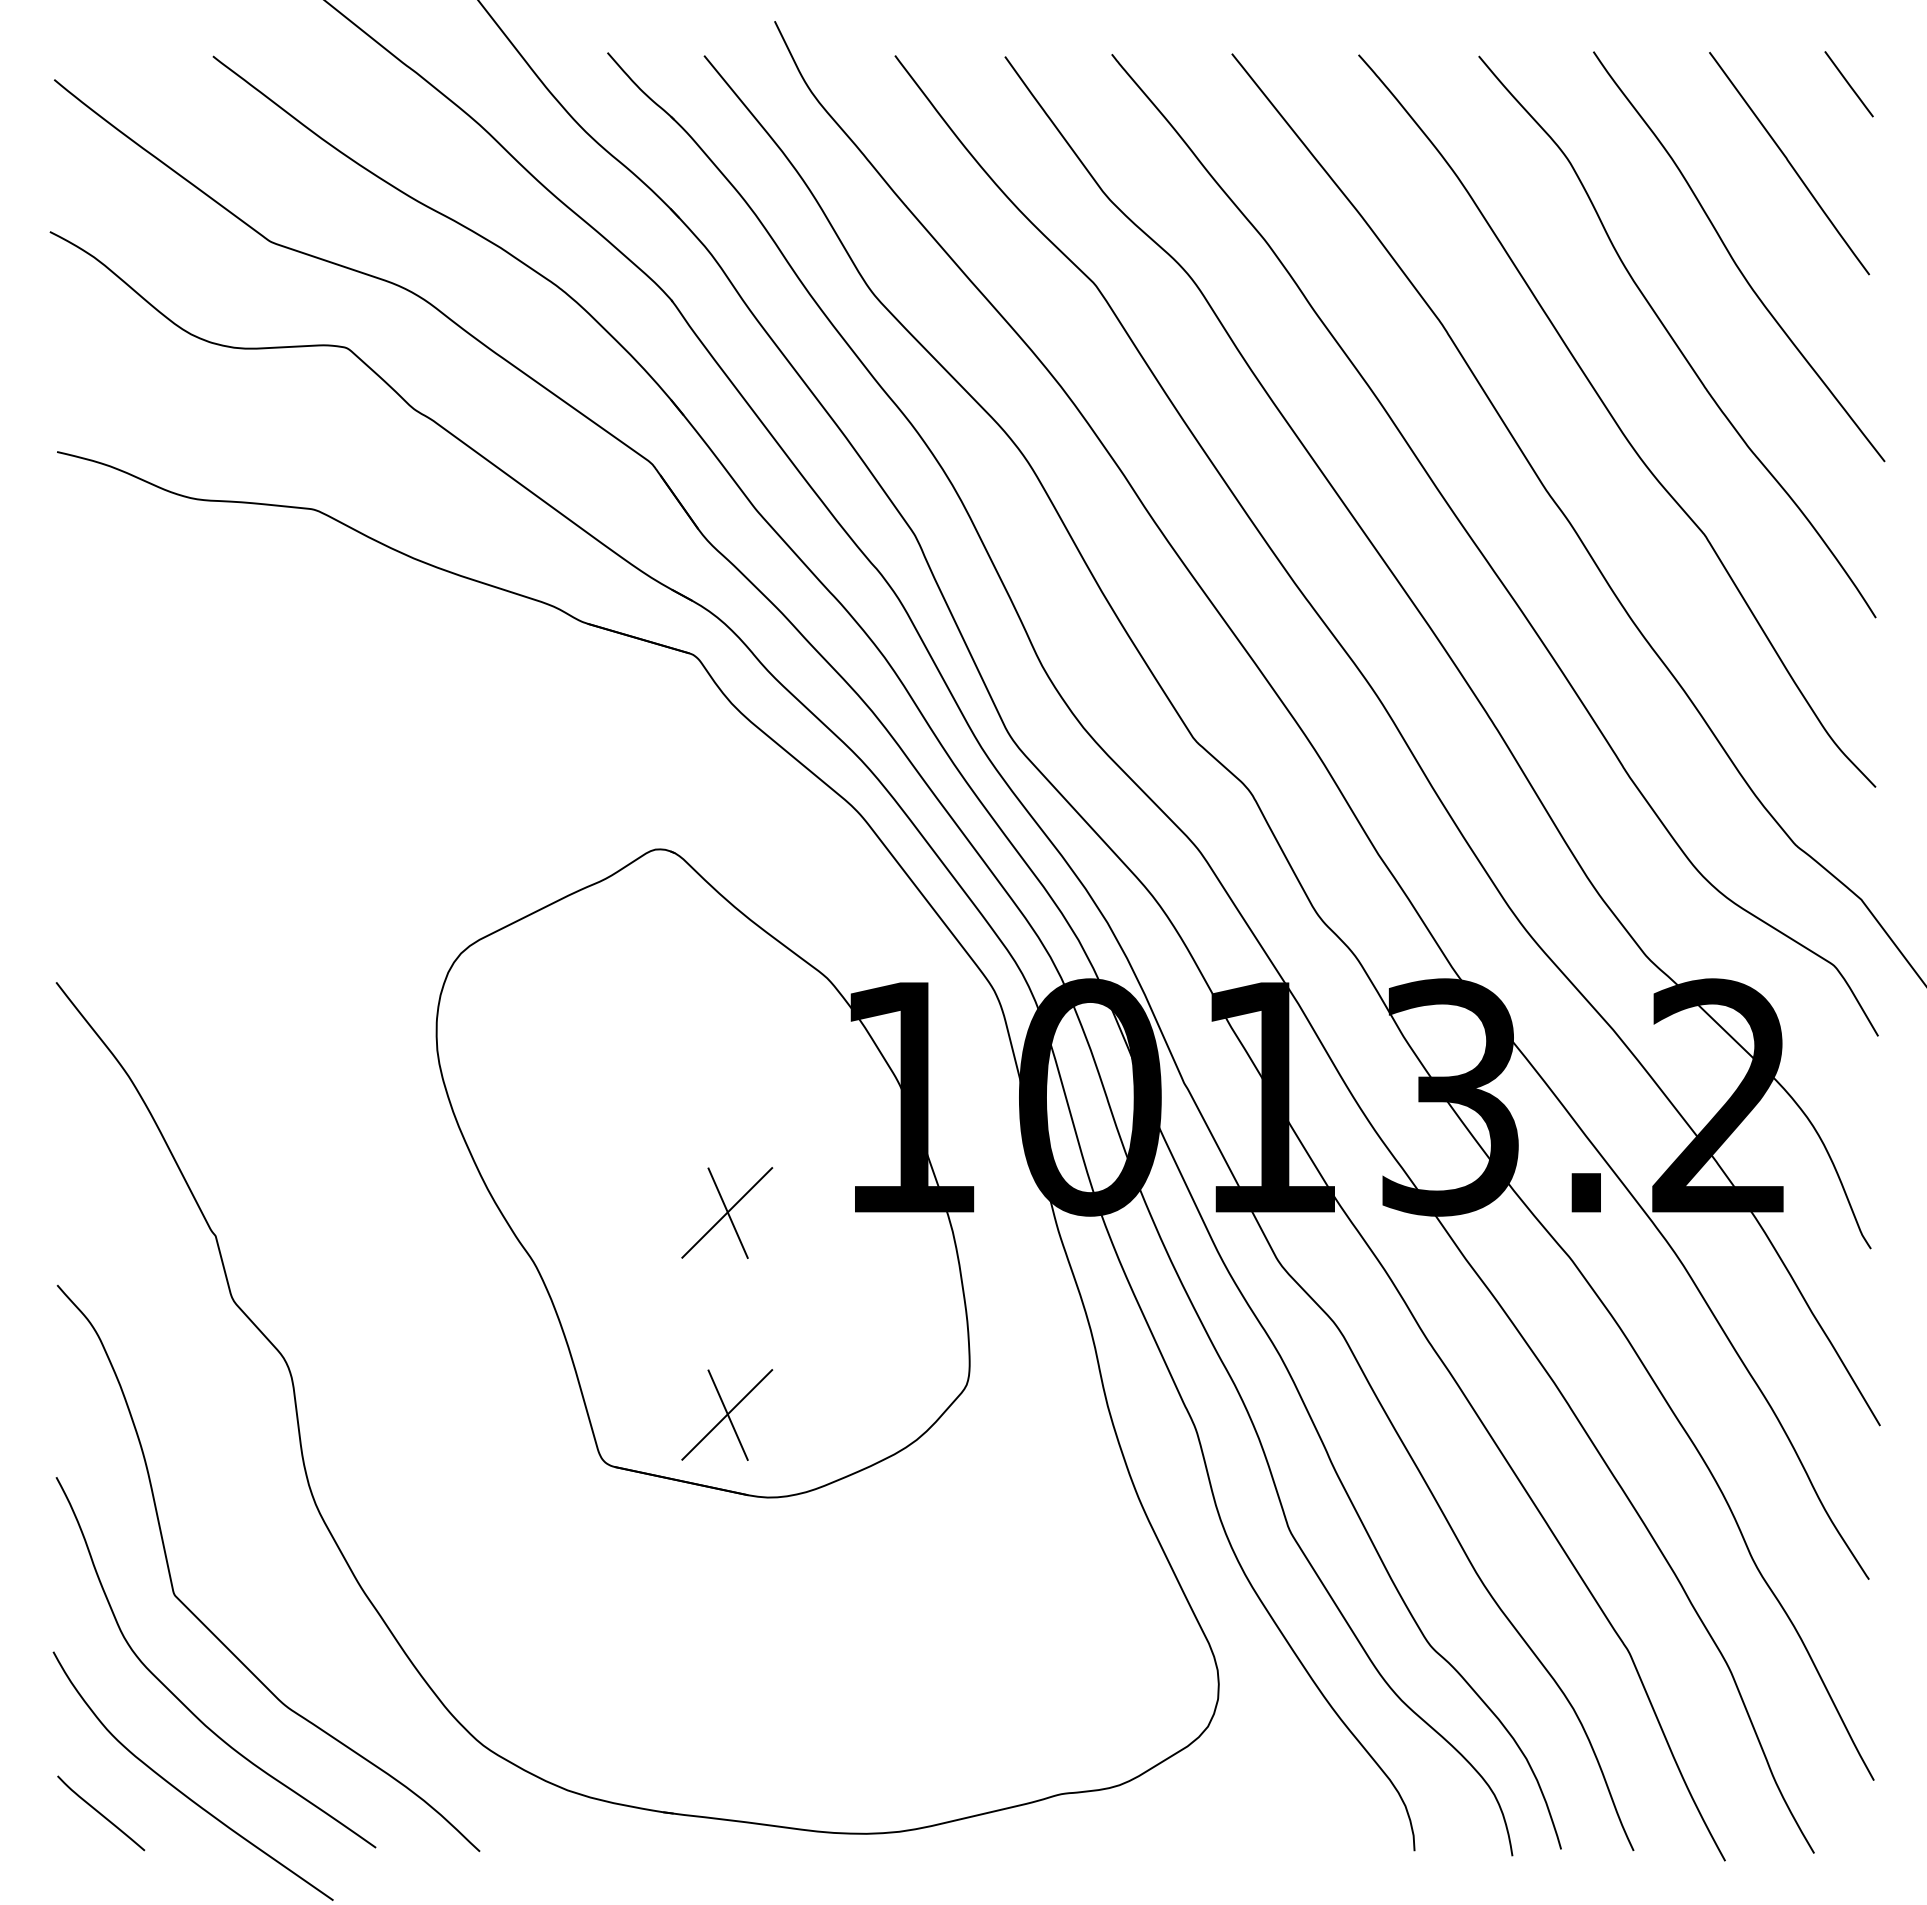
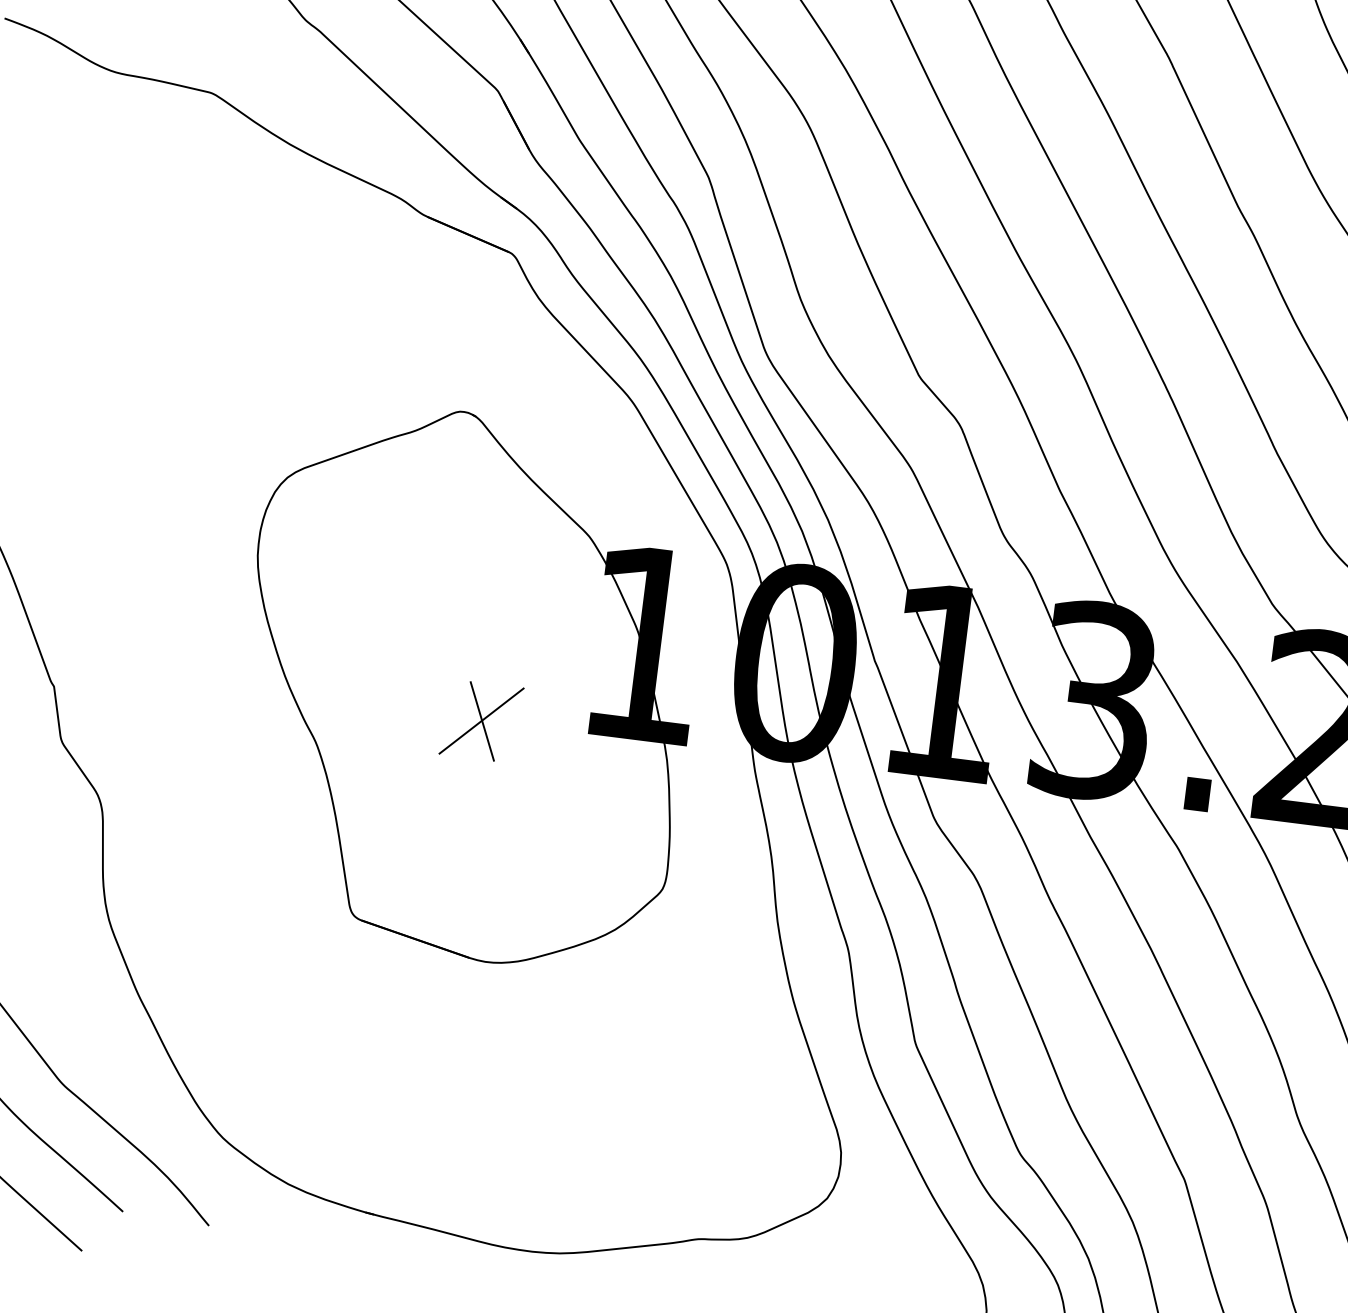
part: (727, 1414) -> (460, 888), removed

